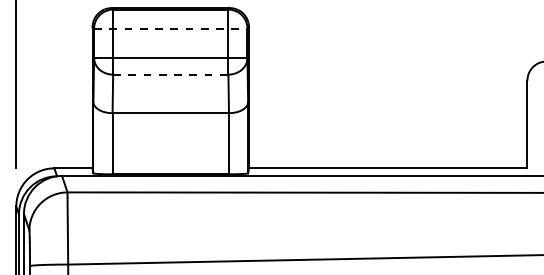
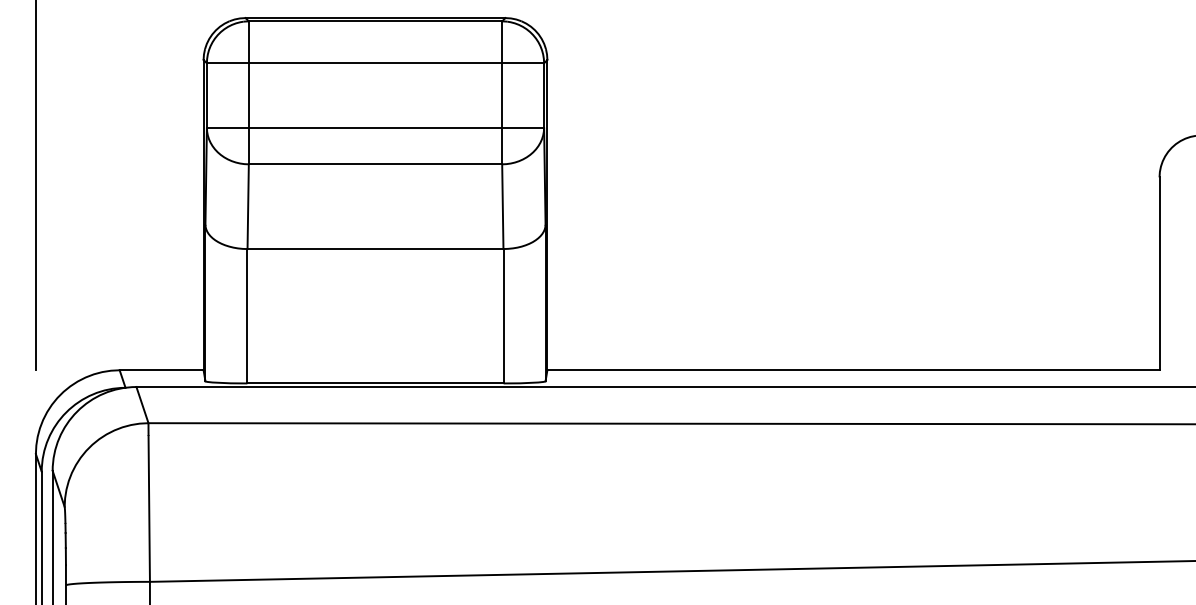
line: (170, 28) -> (374, 62), dashed -> solid
line: (170, 74) -> (374, 164), dashed -> solid

